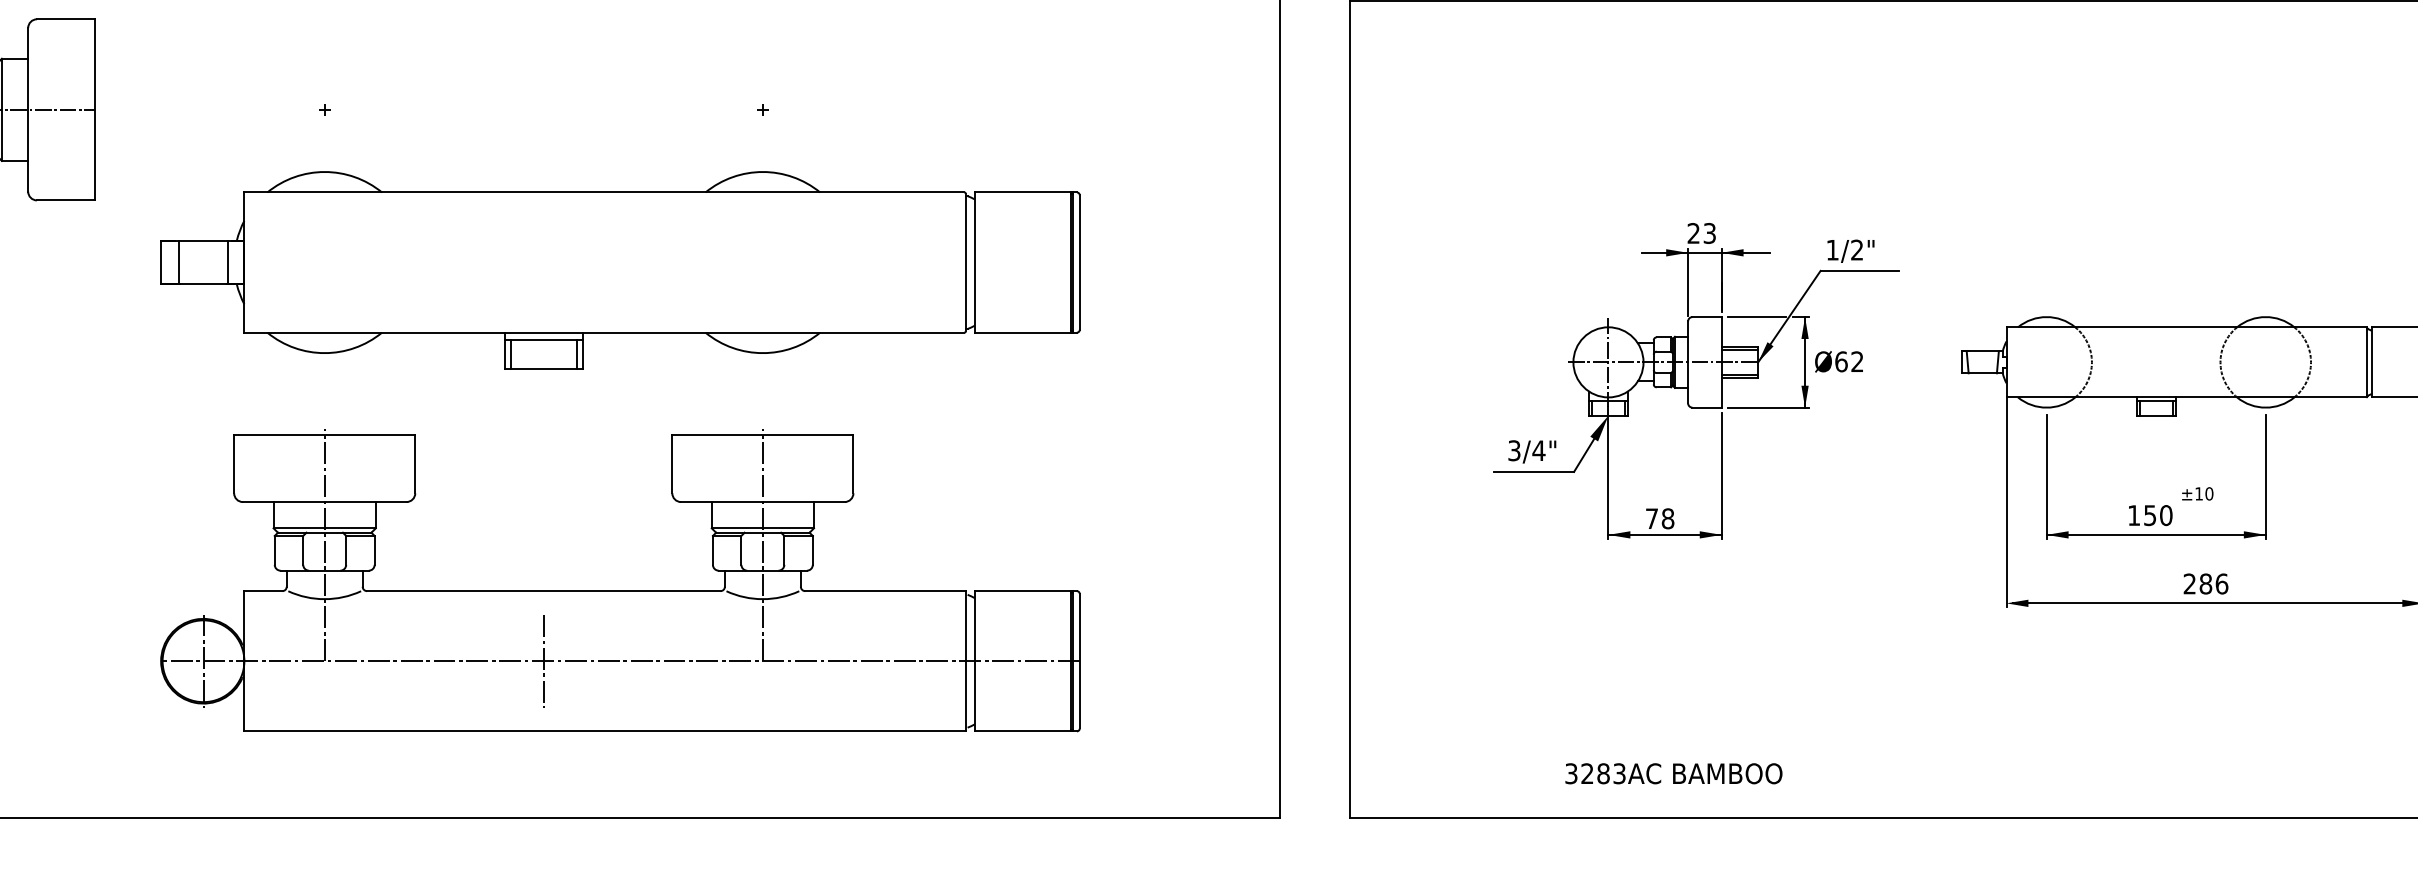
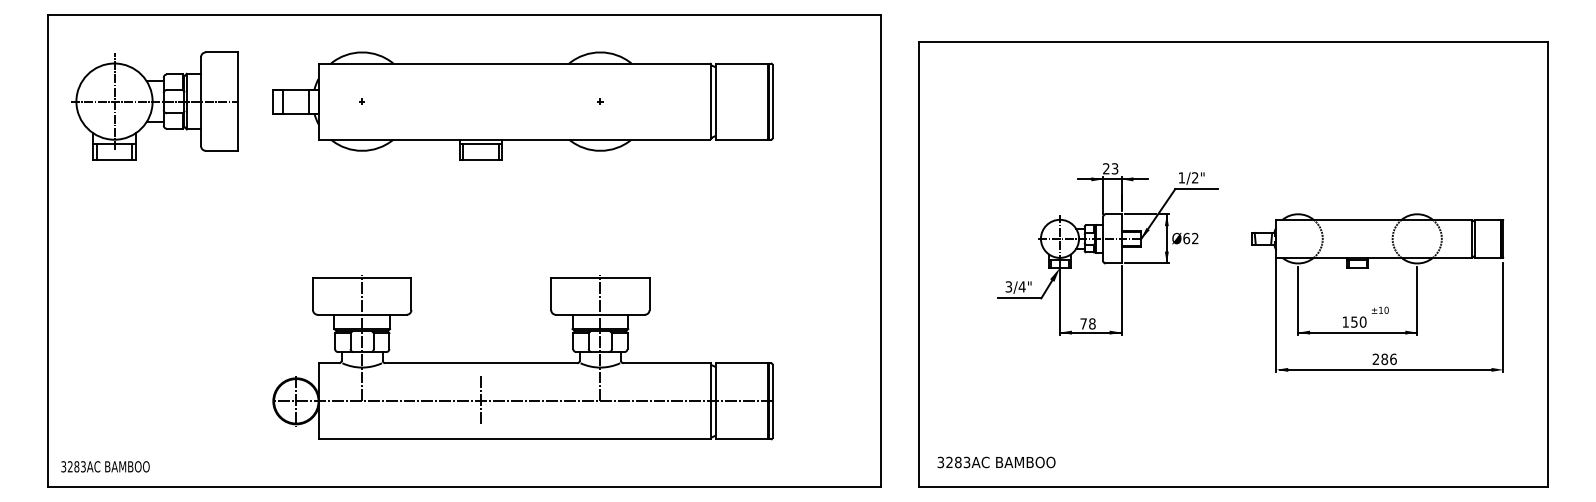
part: (619, 269) -> (522, 105), moved
text: (1673, 773) -> (996, 462), moved

